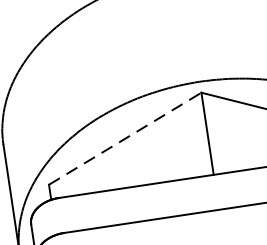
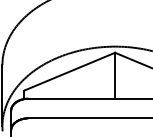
line: (126, 138) -> (70, 71), dashed -> solid

